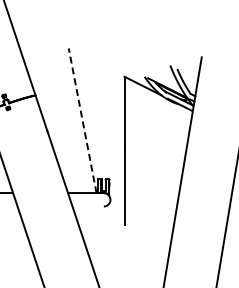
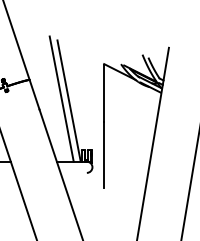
line: (73, 118) -> (61, 99), added
line: (82, 120) -> (68, 100), dashed -> solid

